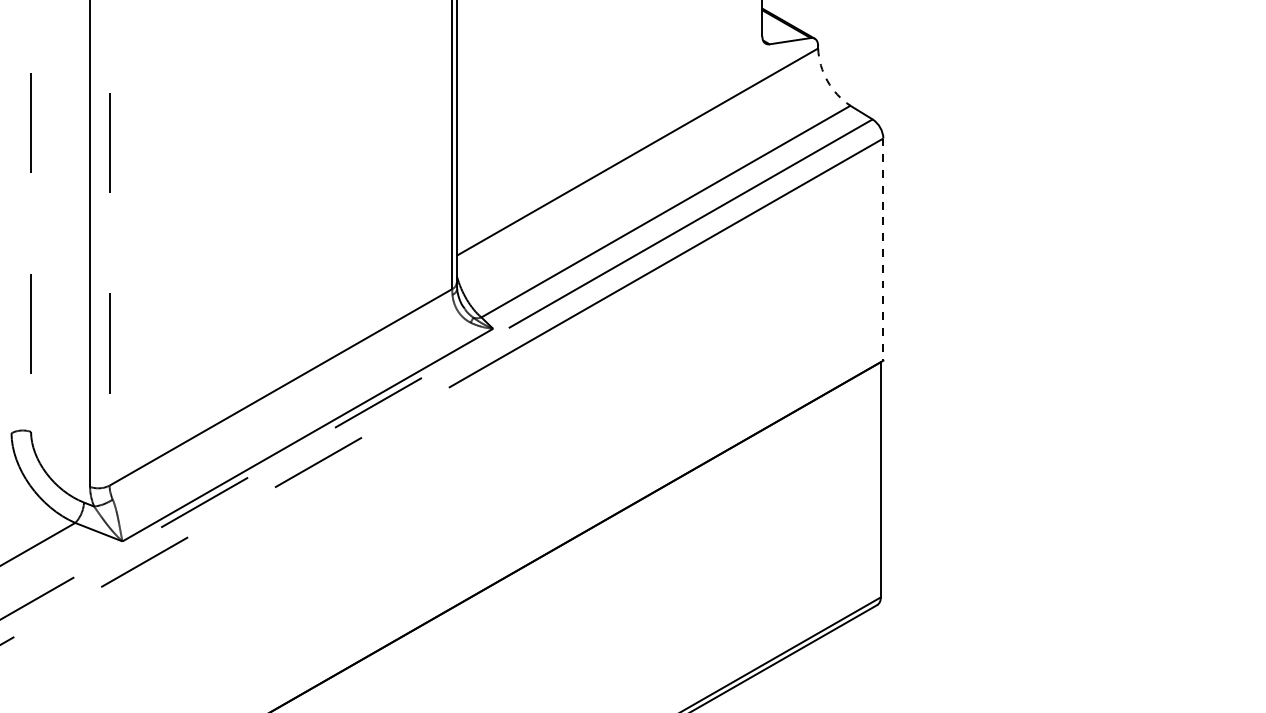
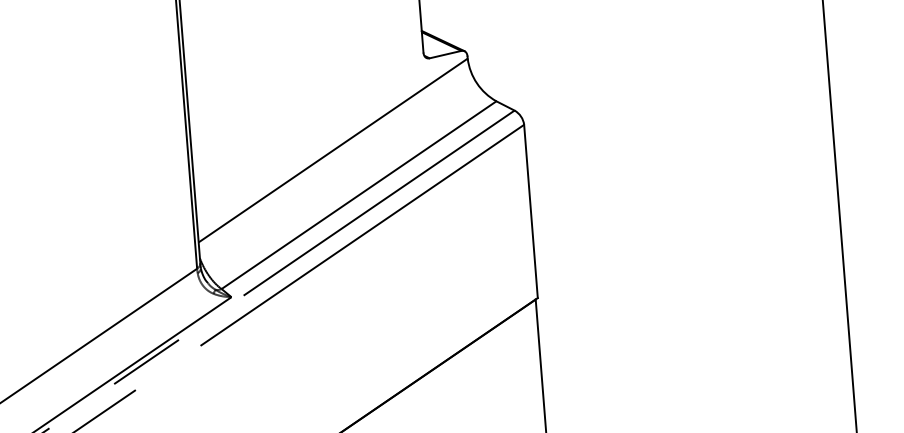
arc: (827, 81) -> (477, 83), dashed -> solid
line: (883, 250) -> (531, 212), dashed -> solid

